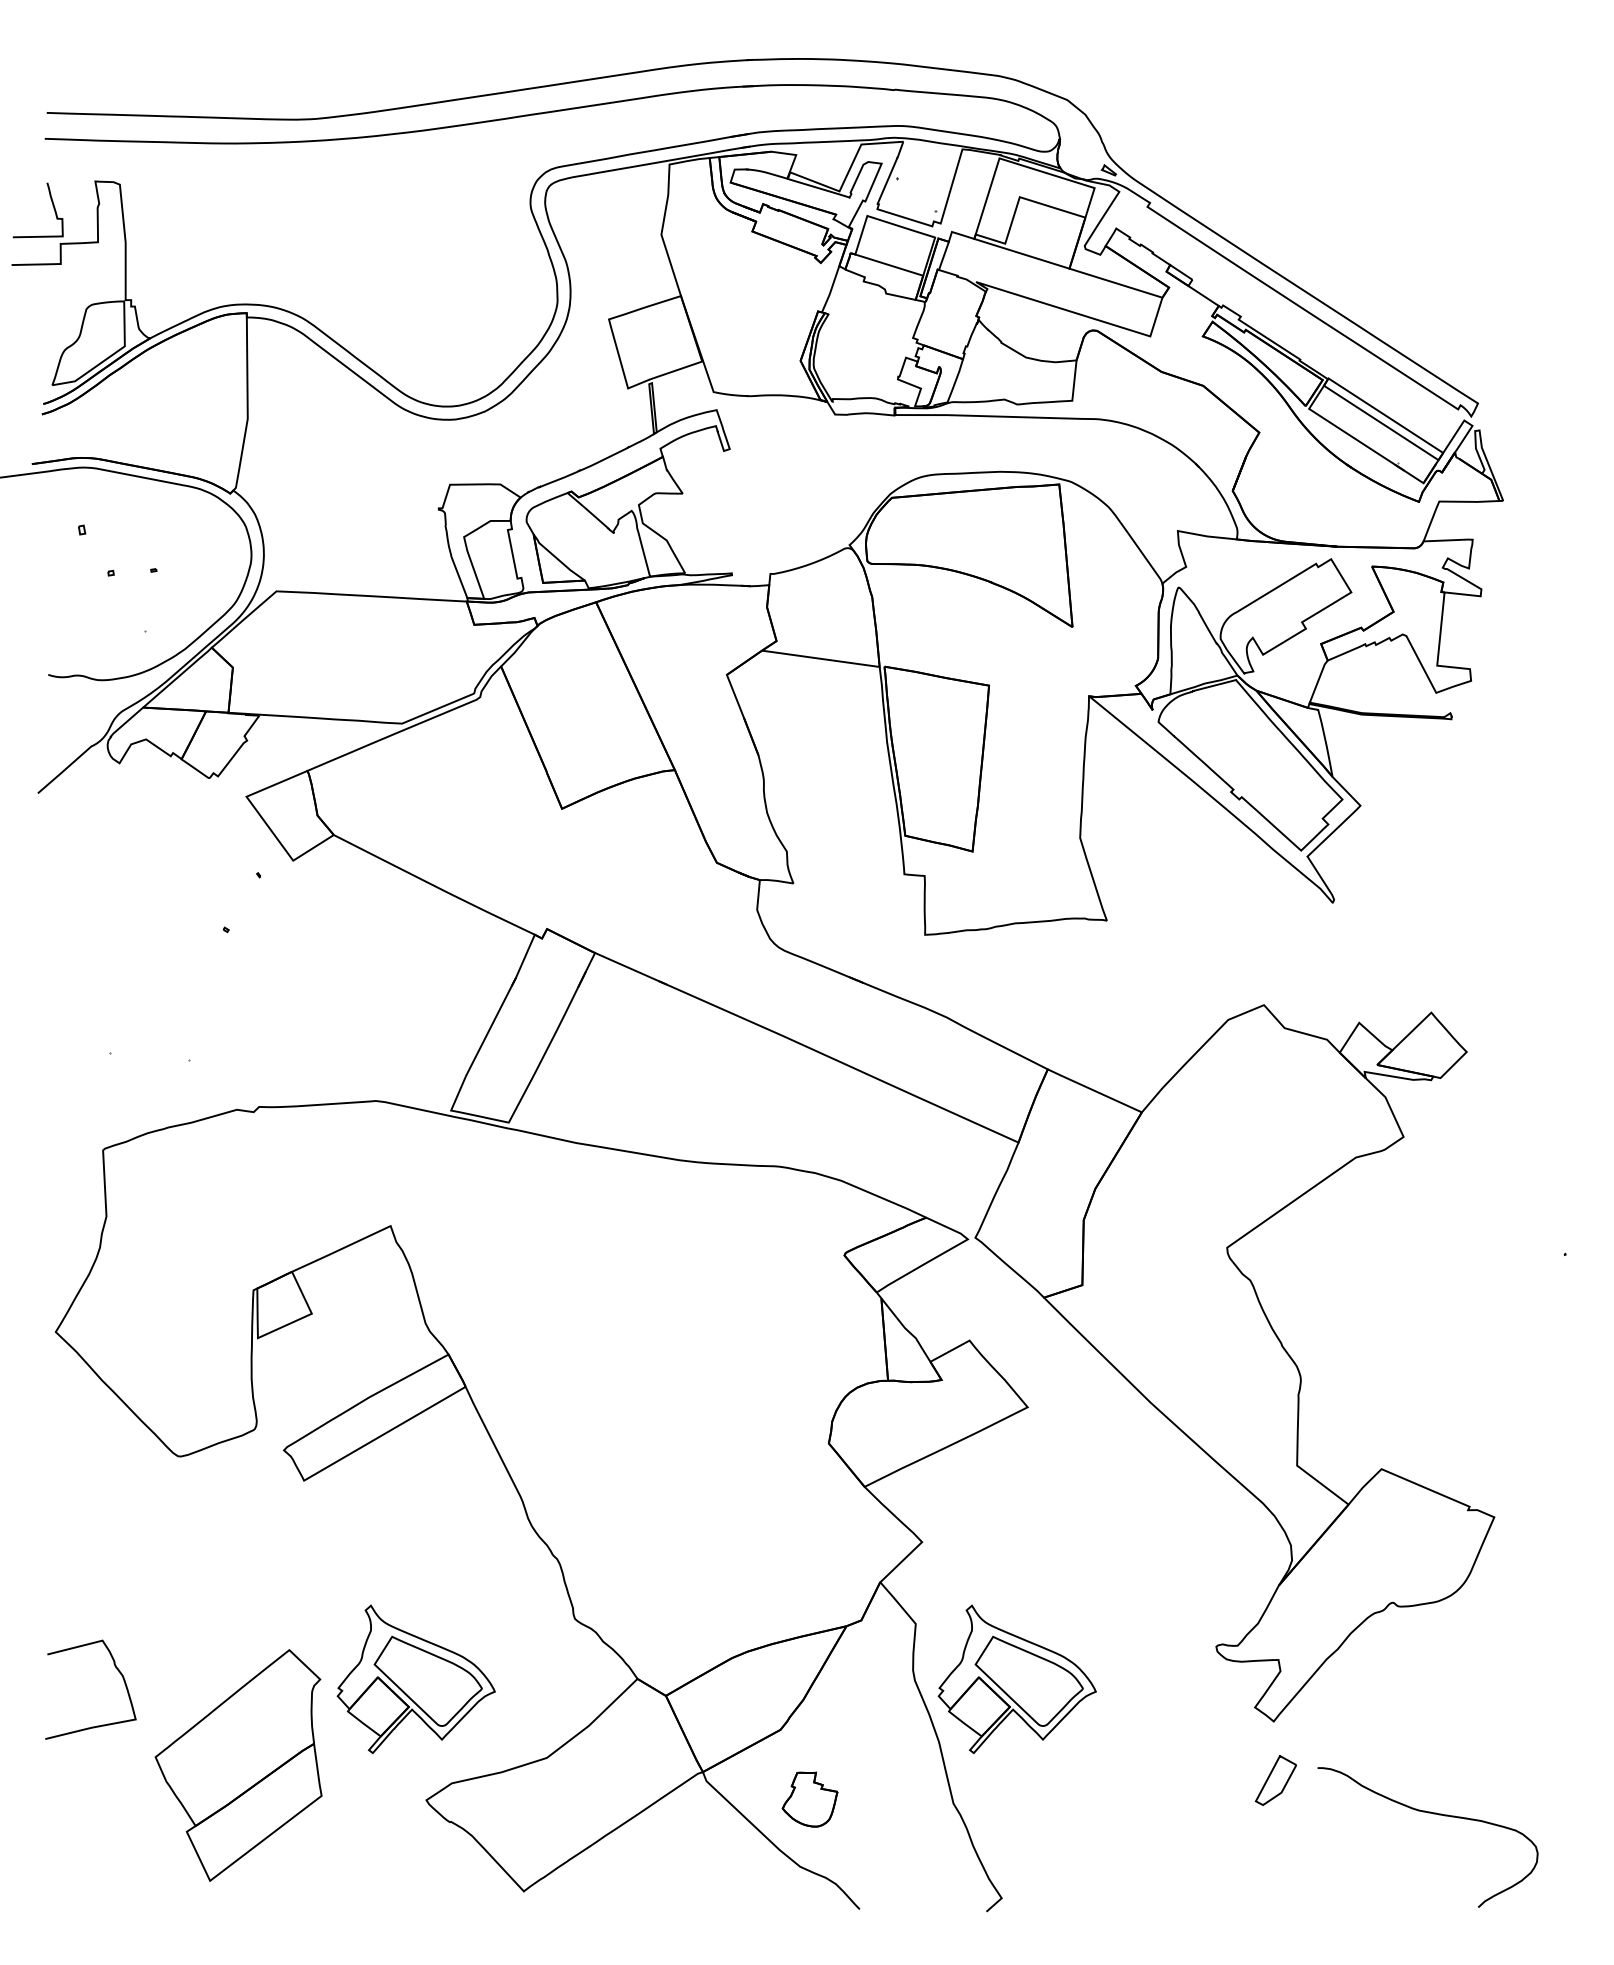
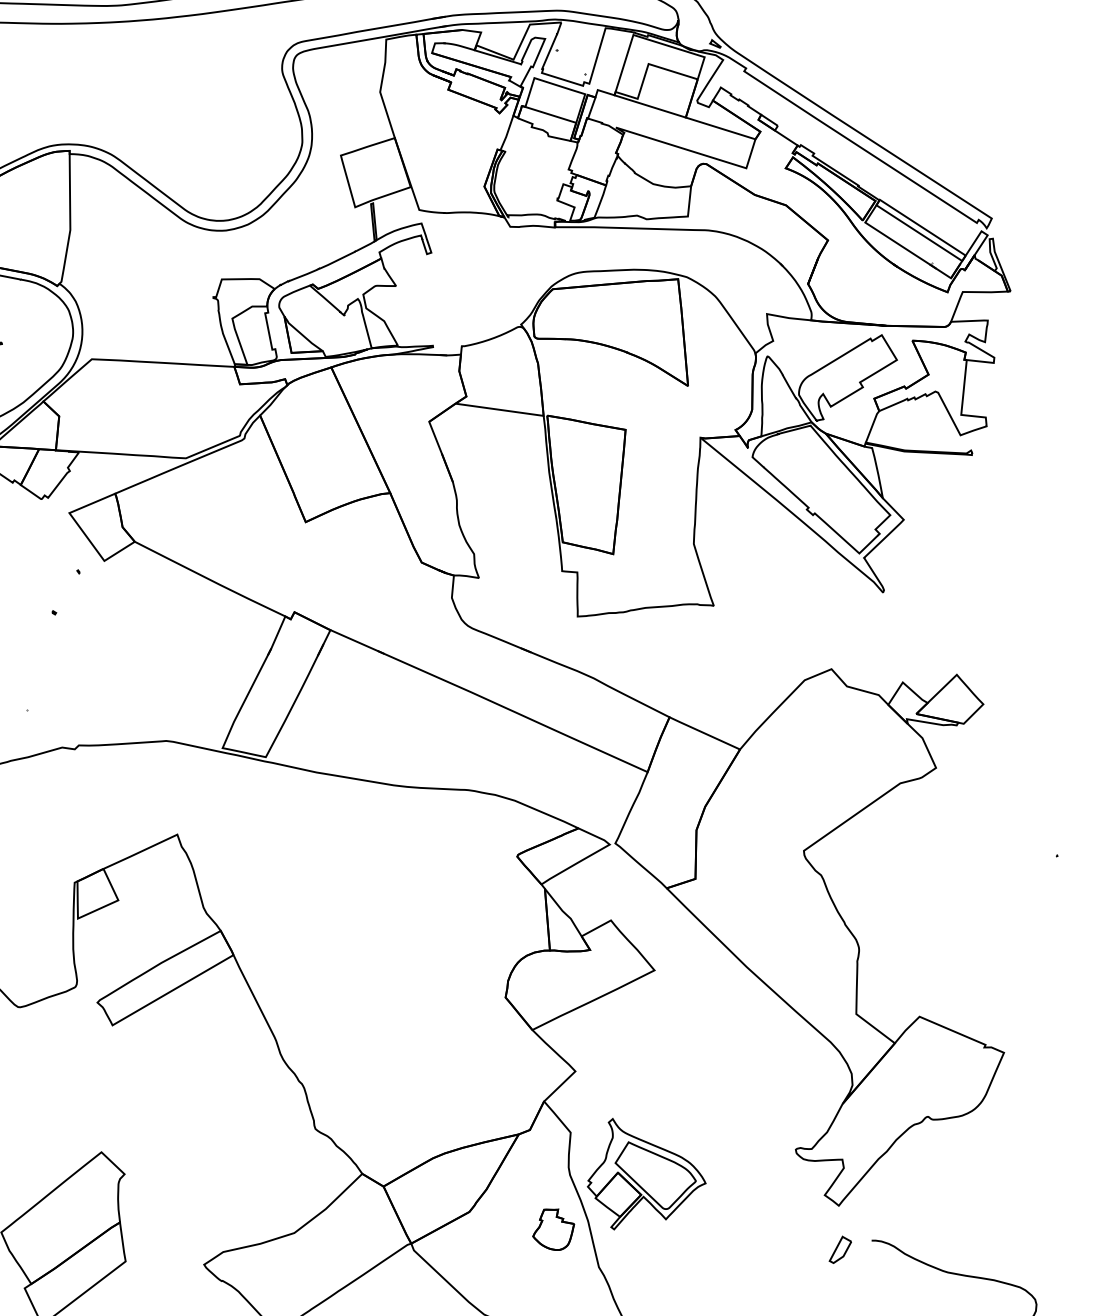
part: (415, 1678) -> (195, 1173), removed
part: (1275, 1780) -> (840, 1249), size x0.71
part: (809, 1799) -> (553, 1229), moved

